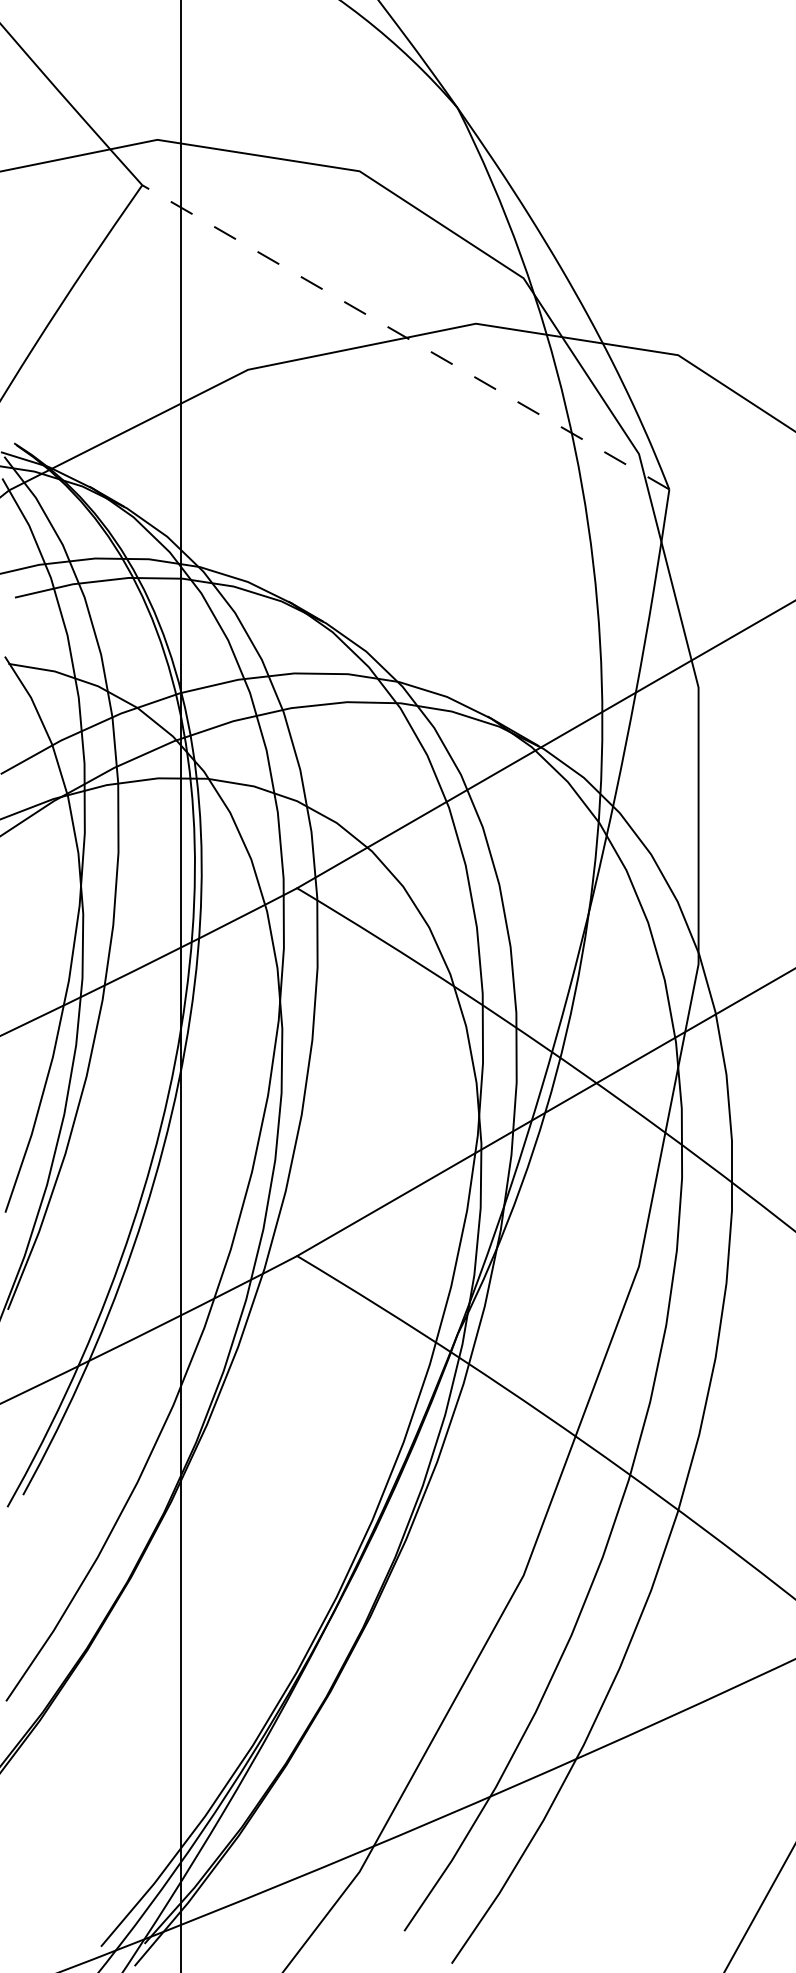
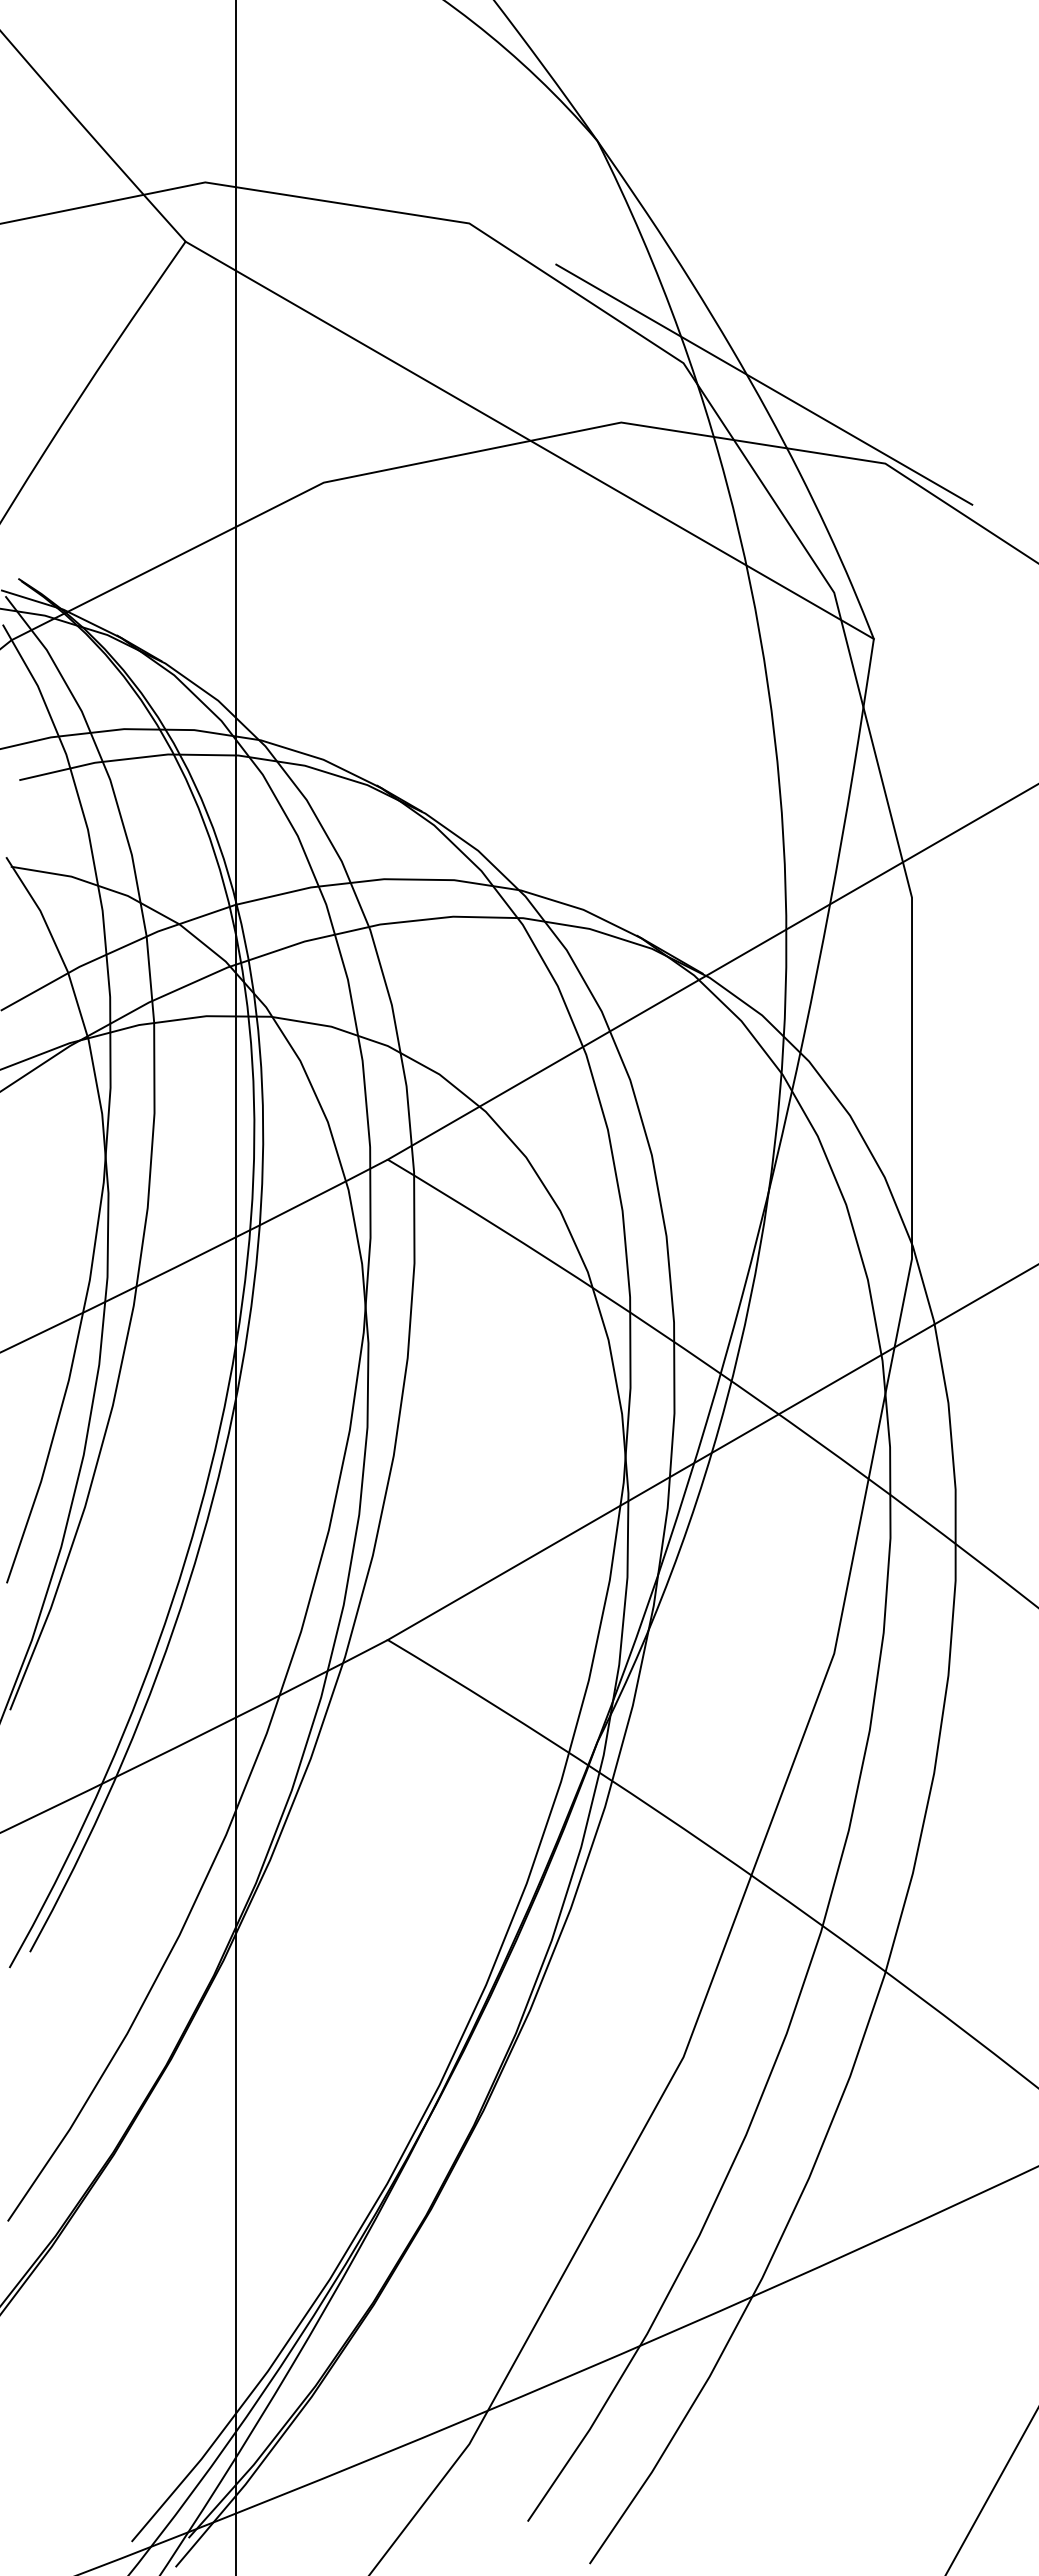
line: (585, 294) -> (764, 384), added
line: (405, 337) -> (529, 440), dashed -> solid

